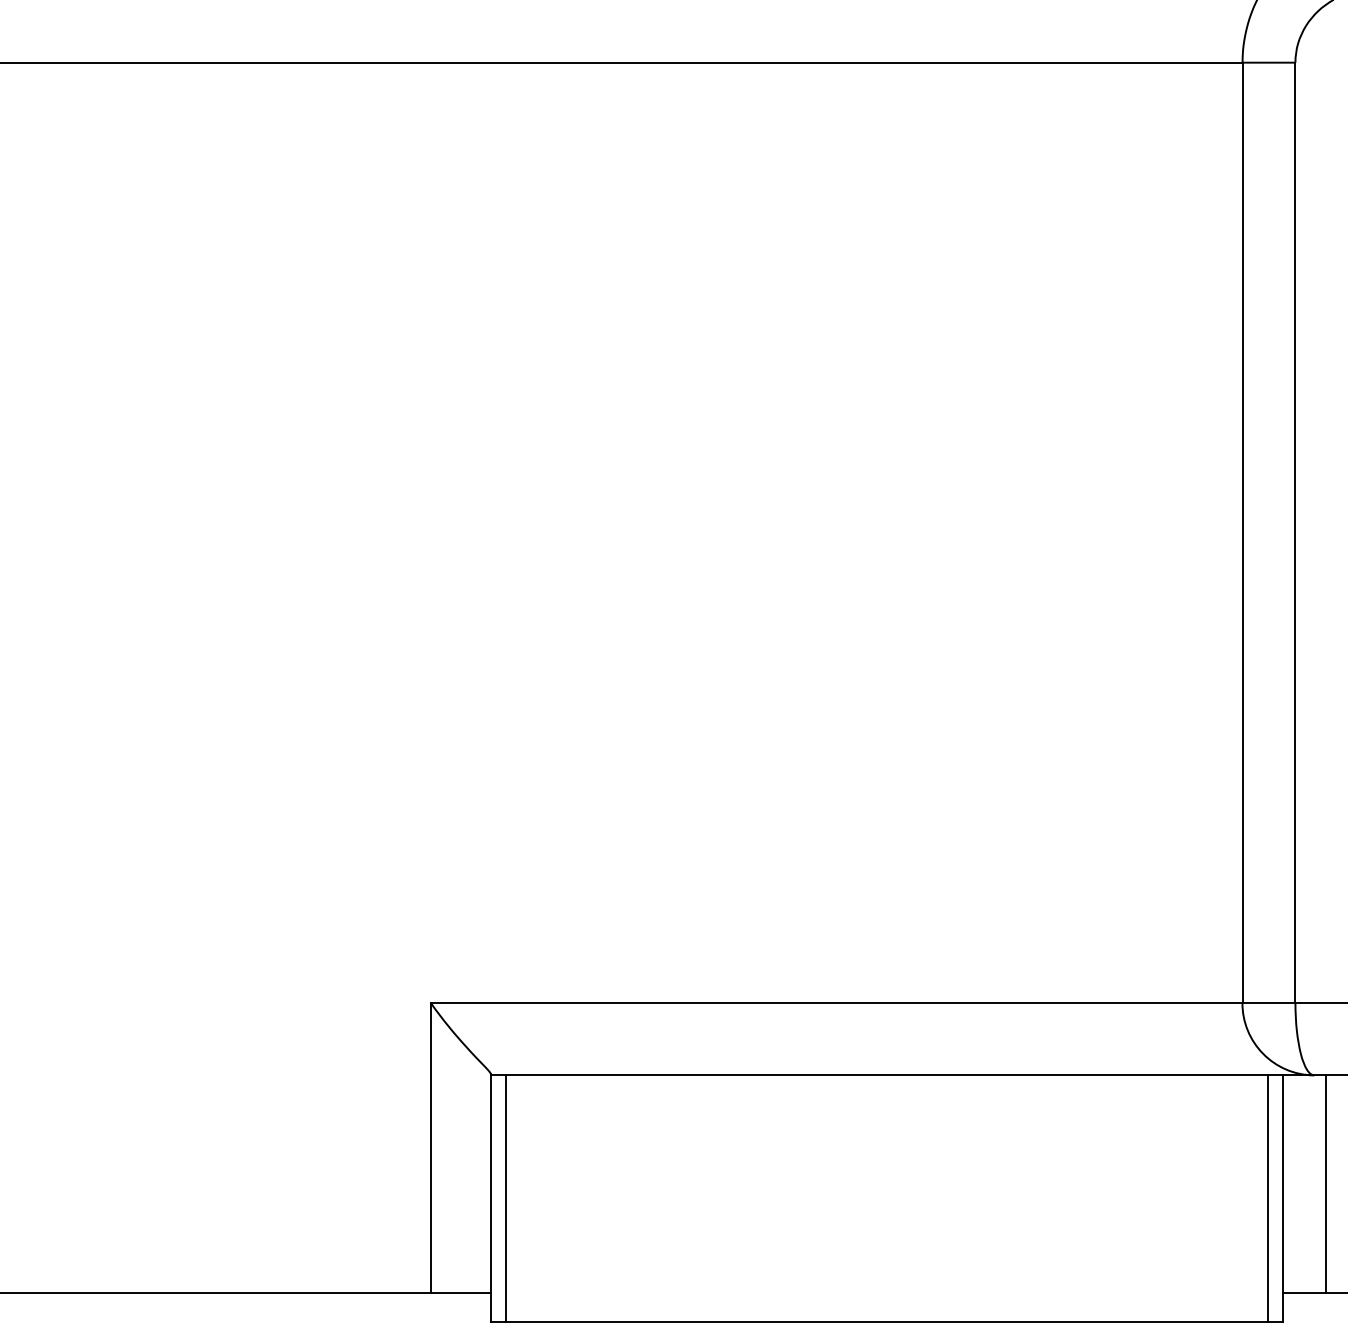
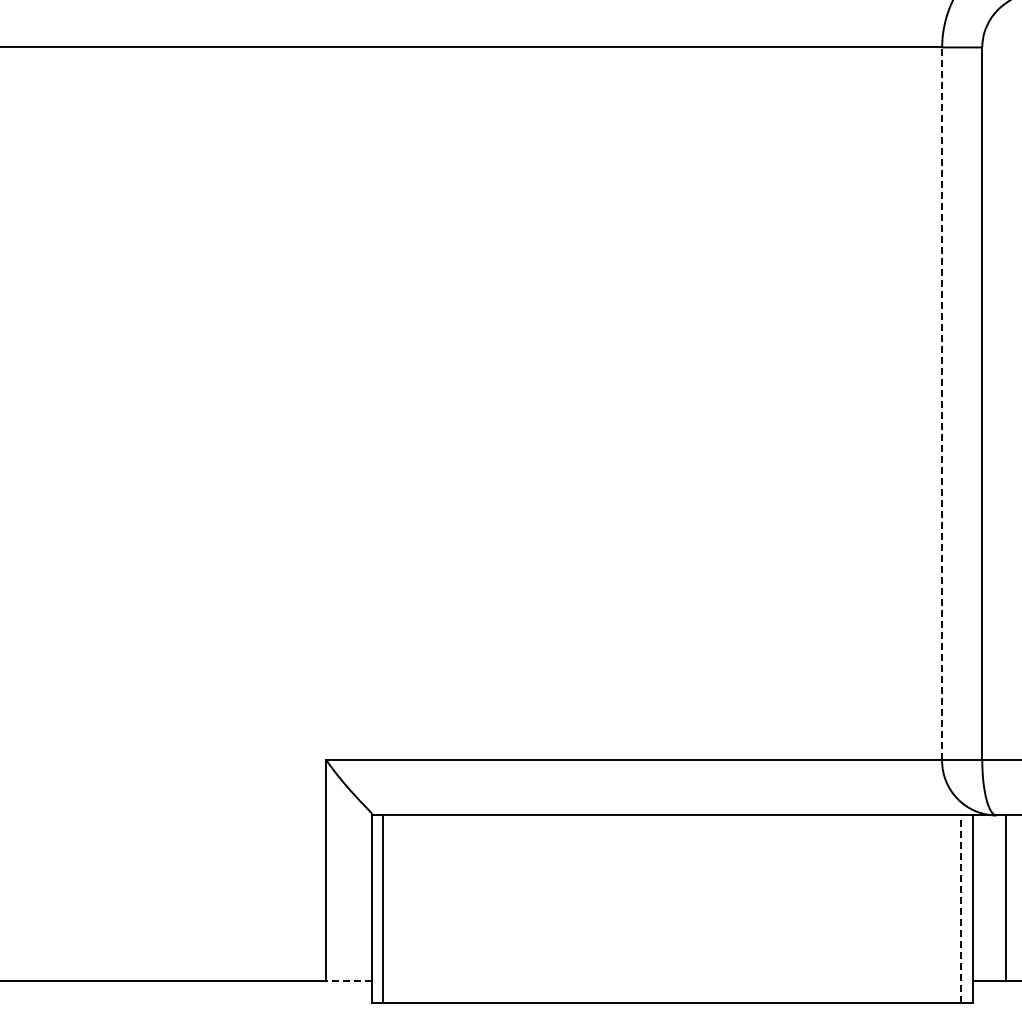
line: (1242, 532) -> (942, 403), solid -> dashed
line: (1268, 1198) -> (961, 908), solid -> dashed
line: (461, 1292) -> (349, 980), solid -> dashed

